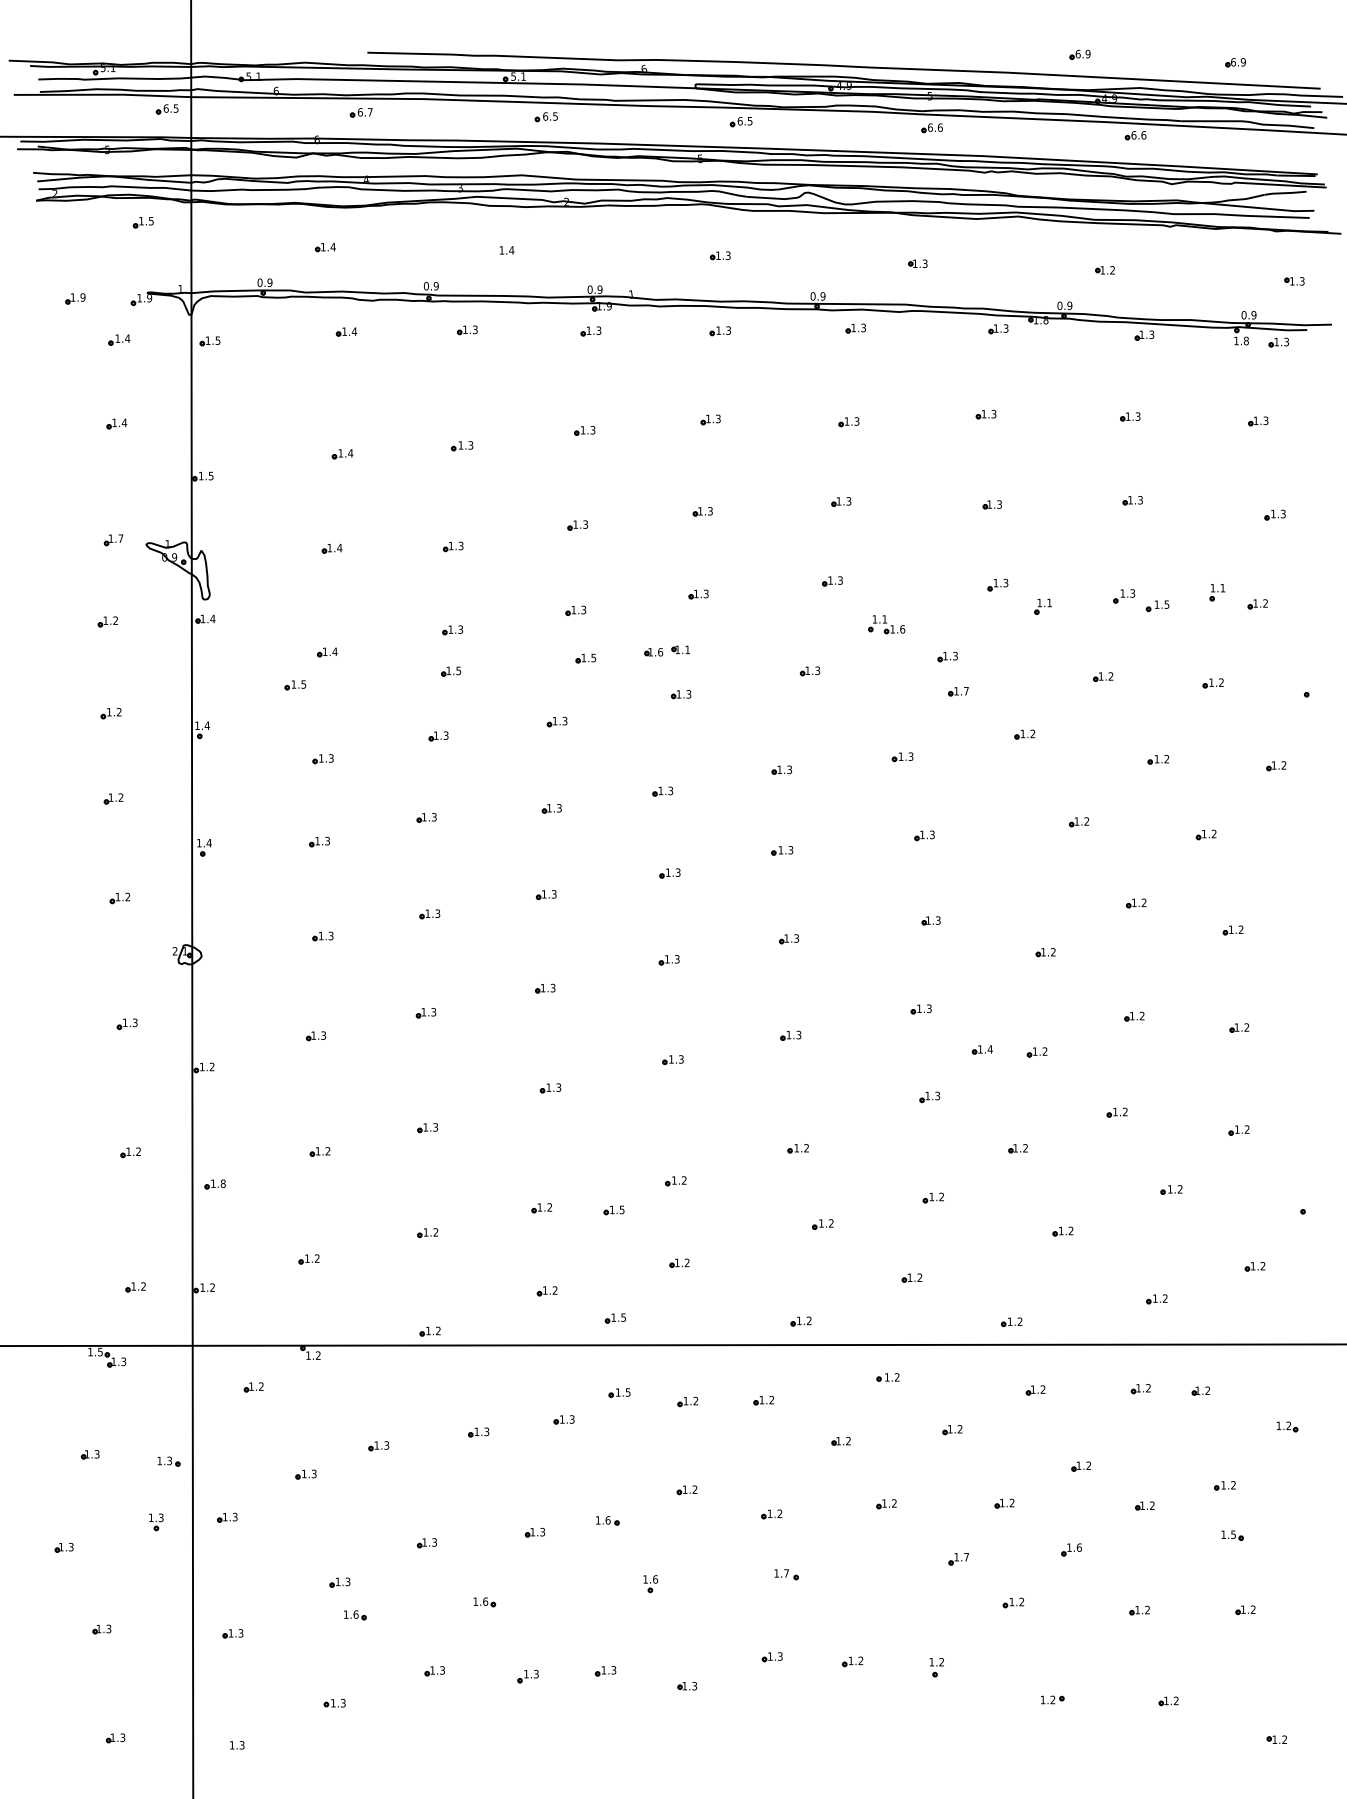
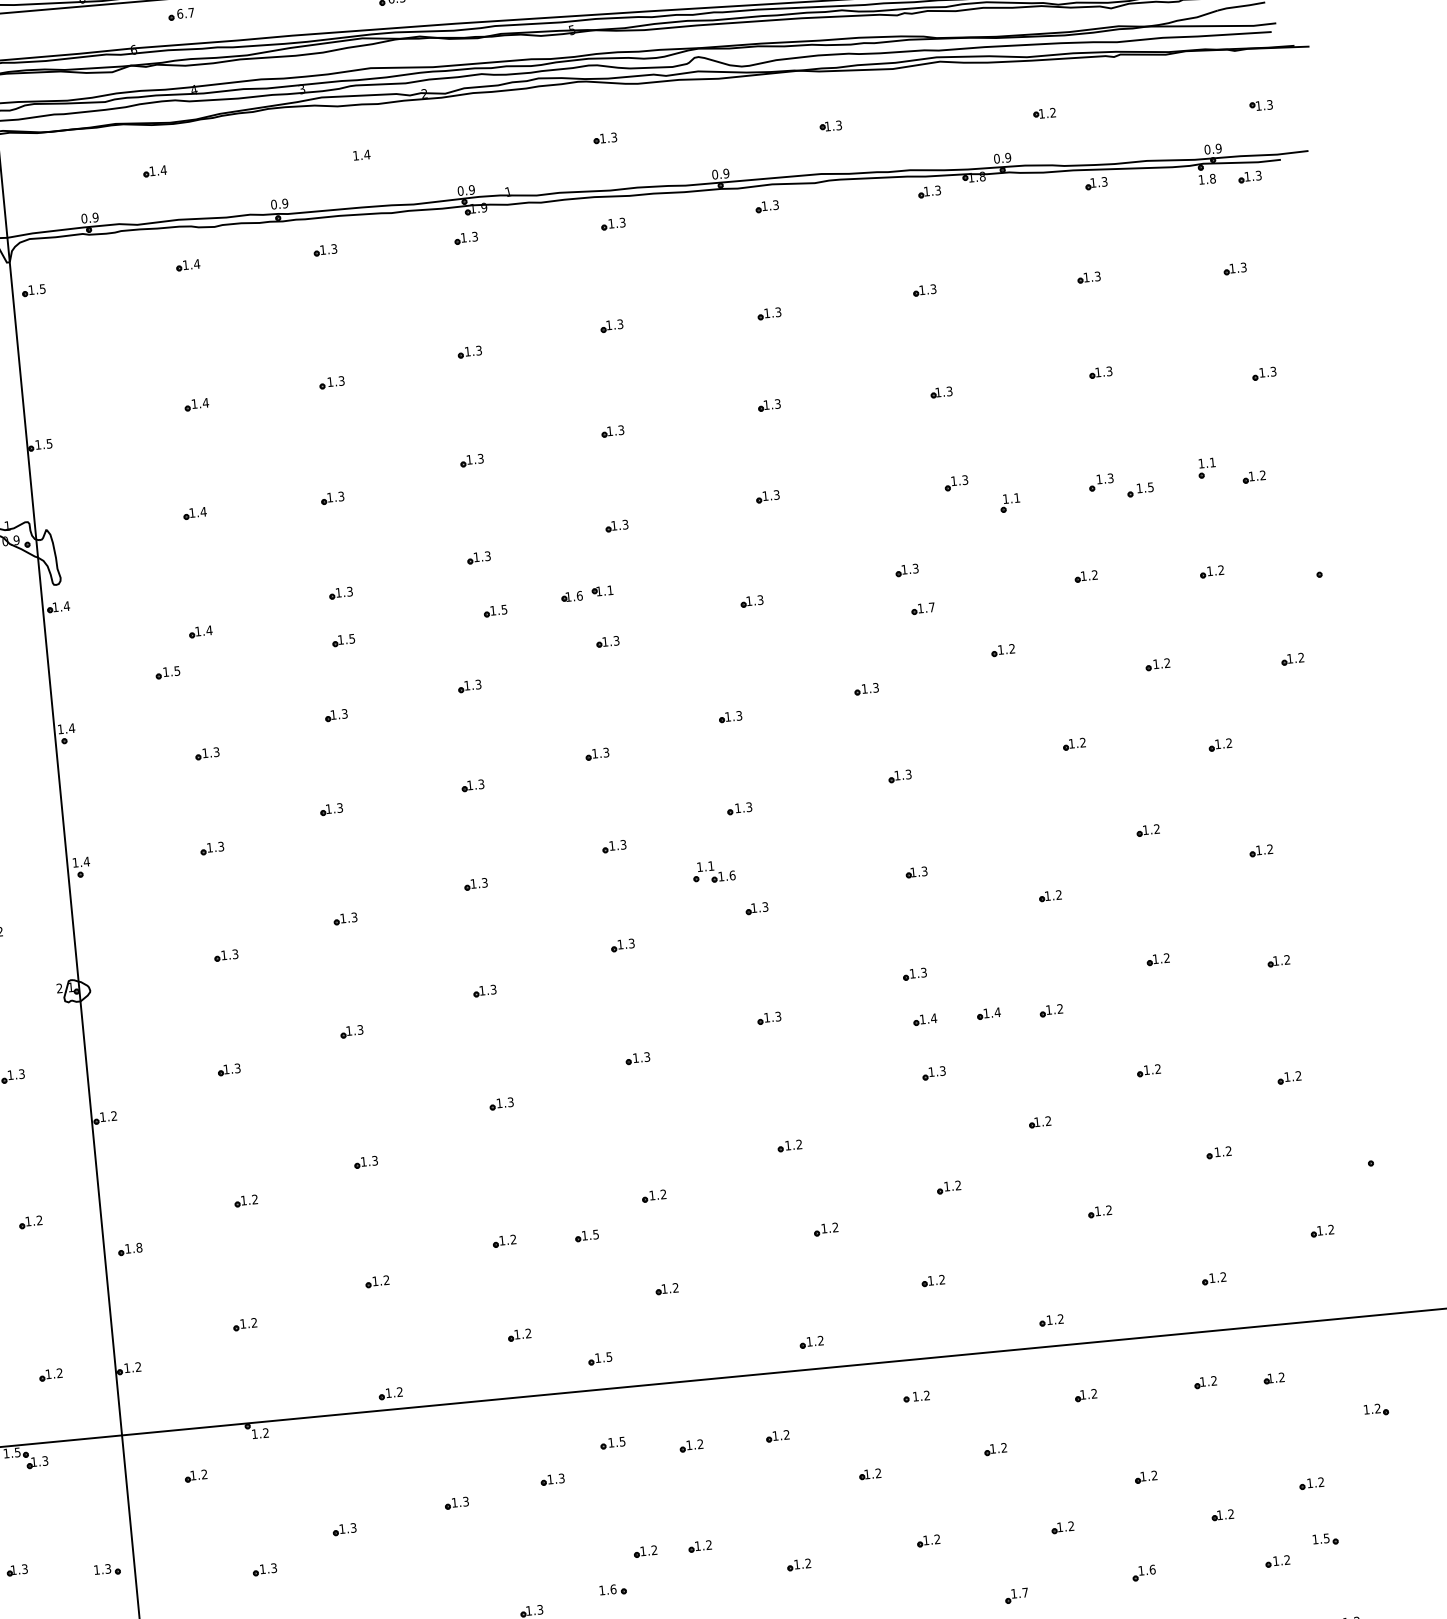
part: (886, 624) -> (713, 871), moved
part: (925, 1049) -> (923, 1019), added
part: (638, 1490) -> (644, 1552), added
part: (1188, 1550) -> (1277, 1561), added

